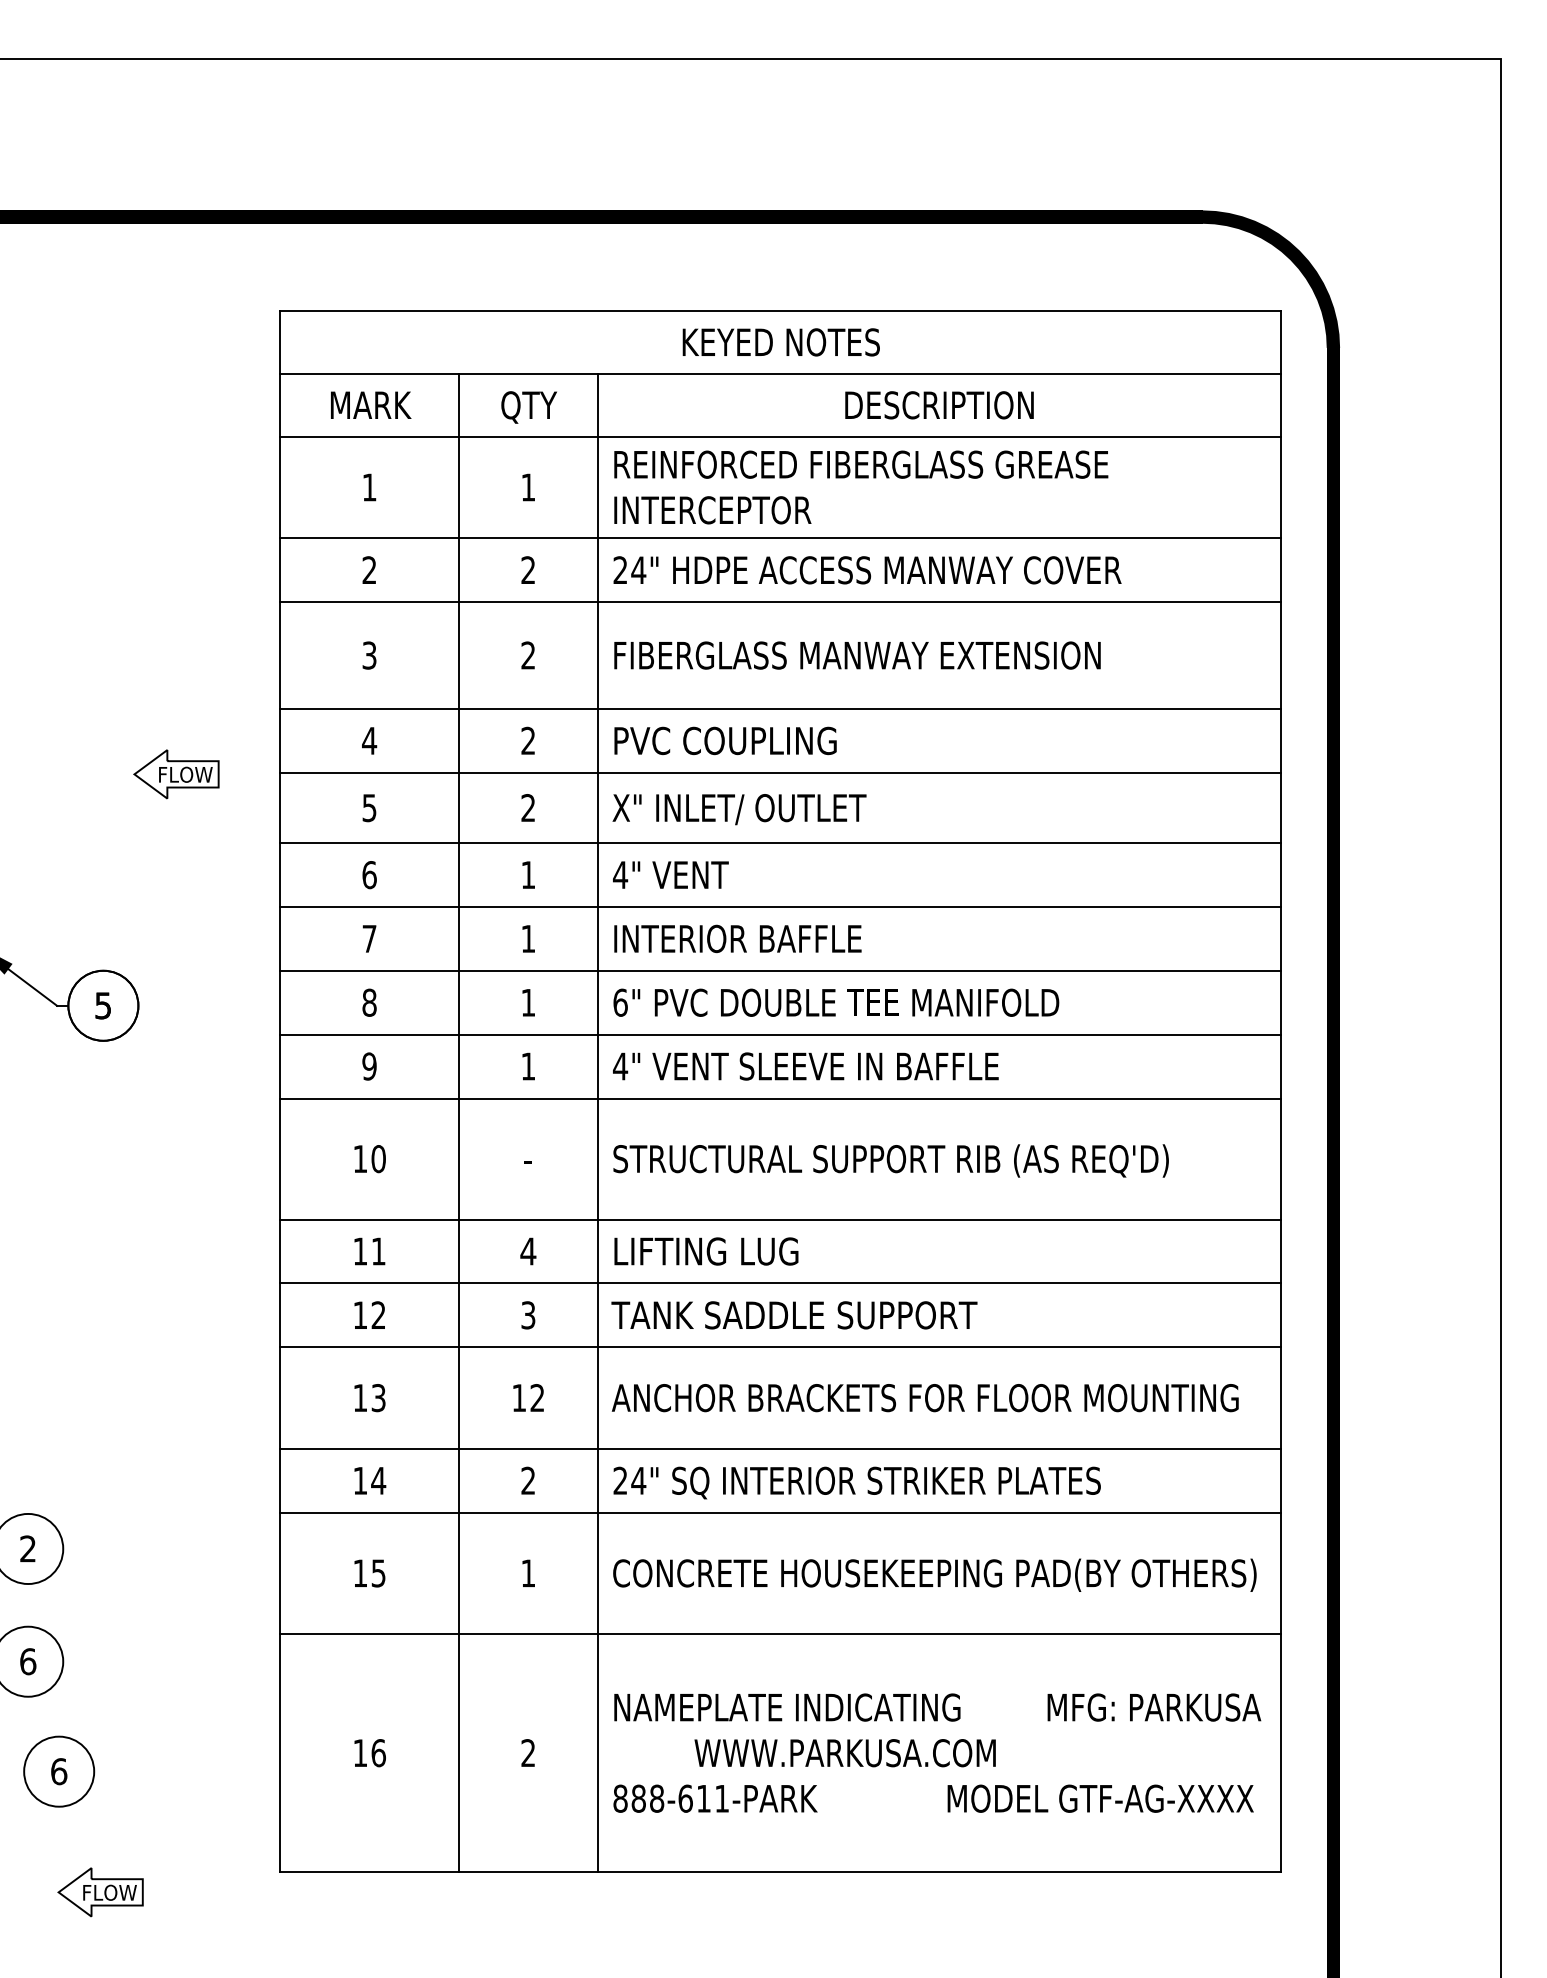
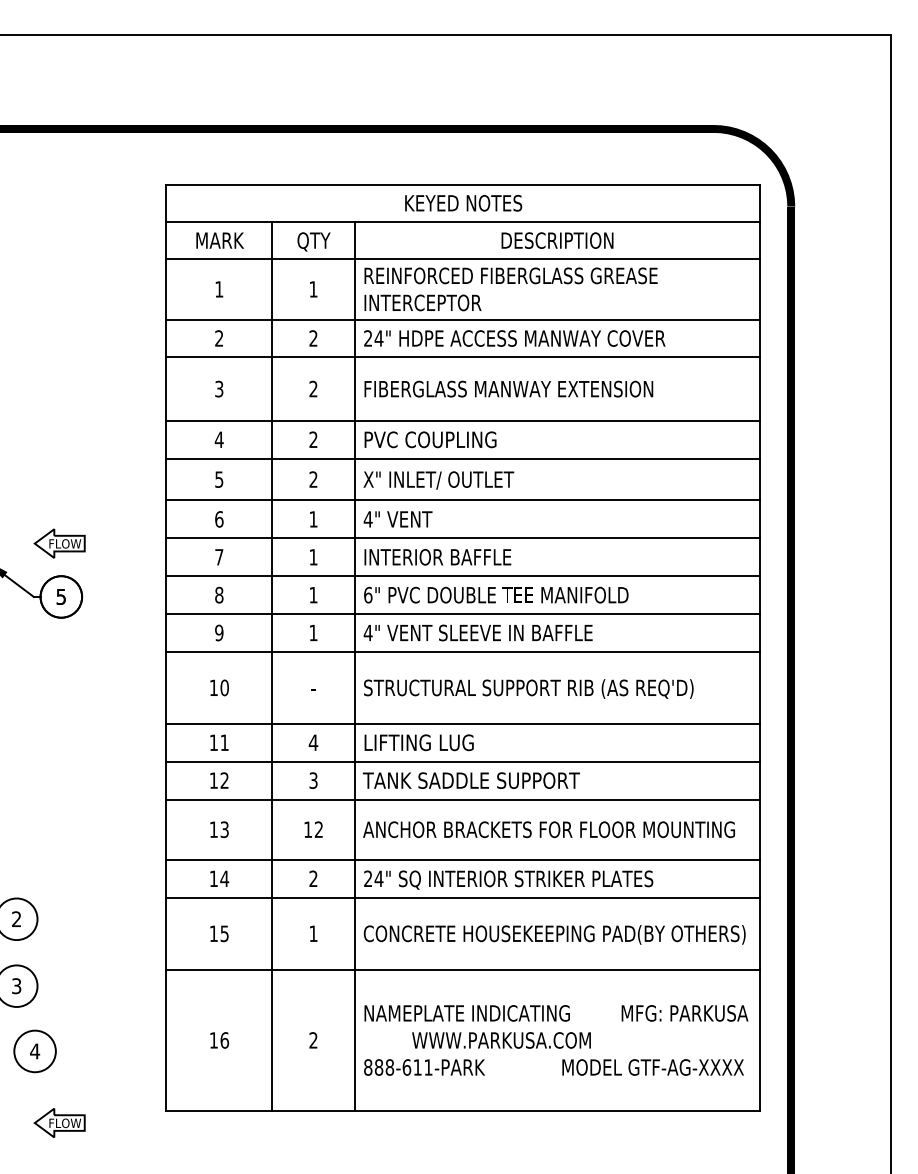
part: (176, 774) -> (59, 543), moved
text: (27, 1662) -> (16, 986), 6 -> 3
text: (59, 1771) -> (35, 1051), 6 -> 4

